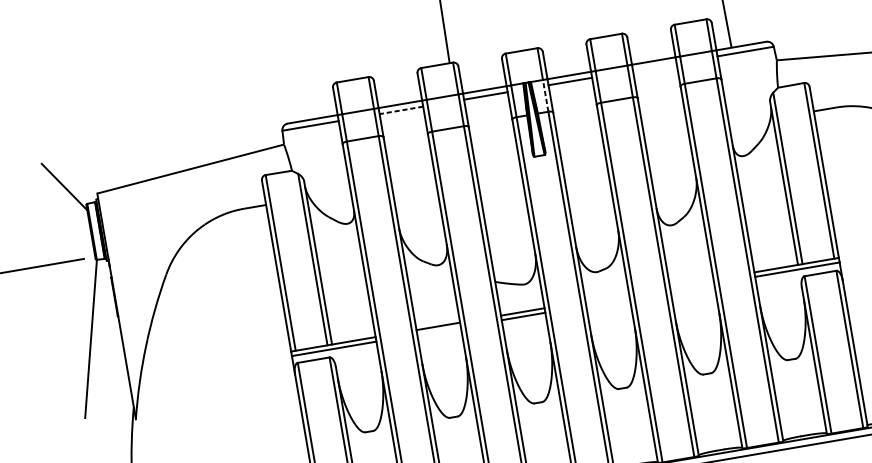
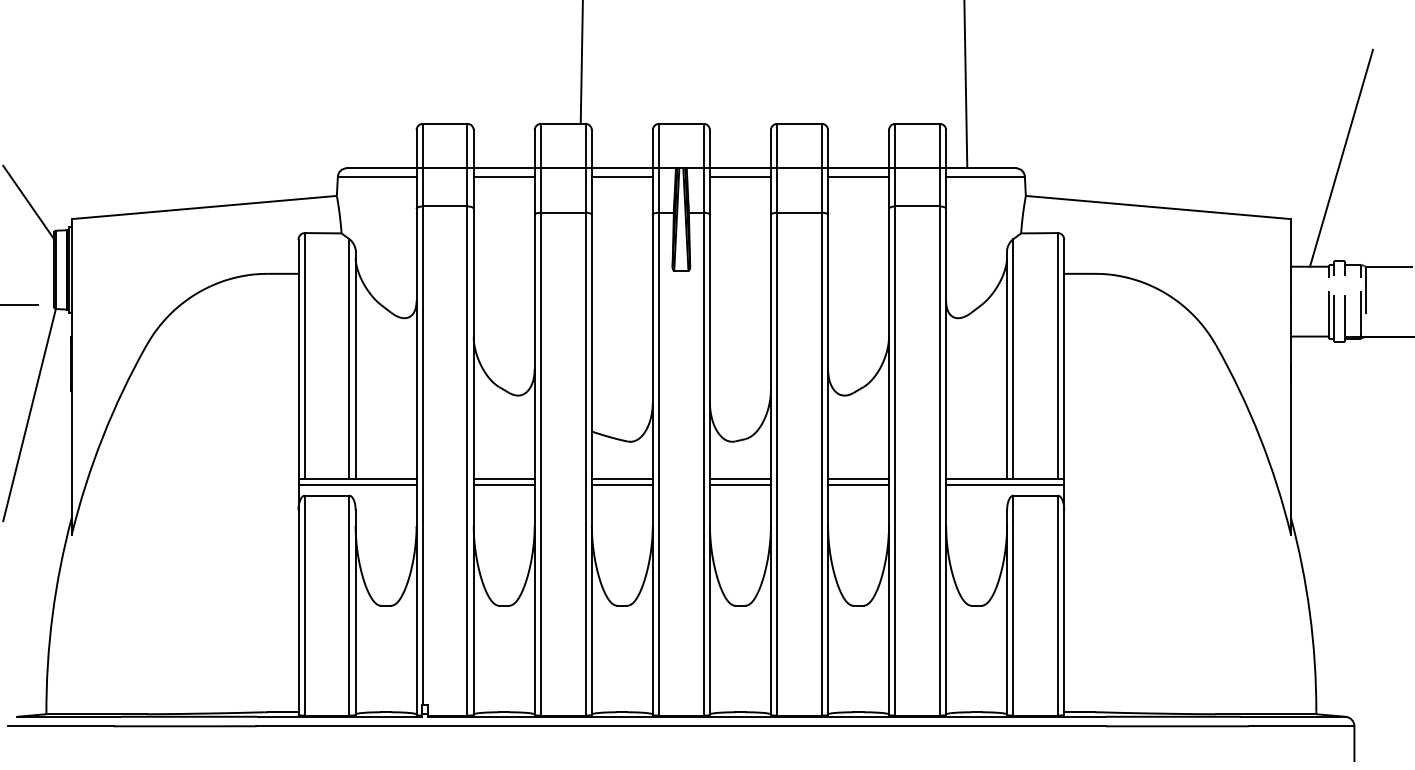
line: (654, 66) -> (858, 176), added
line: (545, 95) -> (703, 190), dashed -> solid
line: (400, 110) -> (503, 176), dashed -> solid
line: (691, 282) -> (858, 478), added
line: (692, 287) -> (858, 485), added
line: (606, 297) -> (739, 478), added
line: (607, 302) -> (739, 485), added
line: (438, 331) -> (503, 485), added

